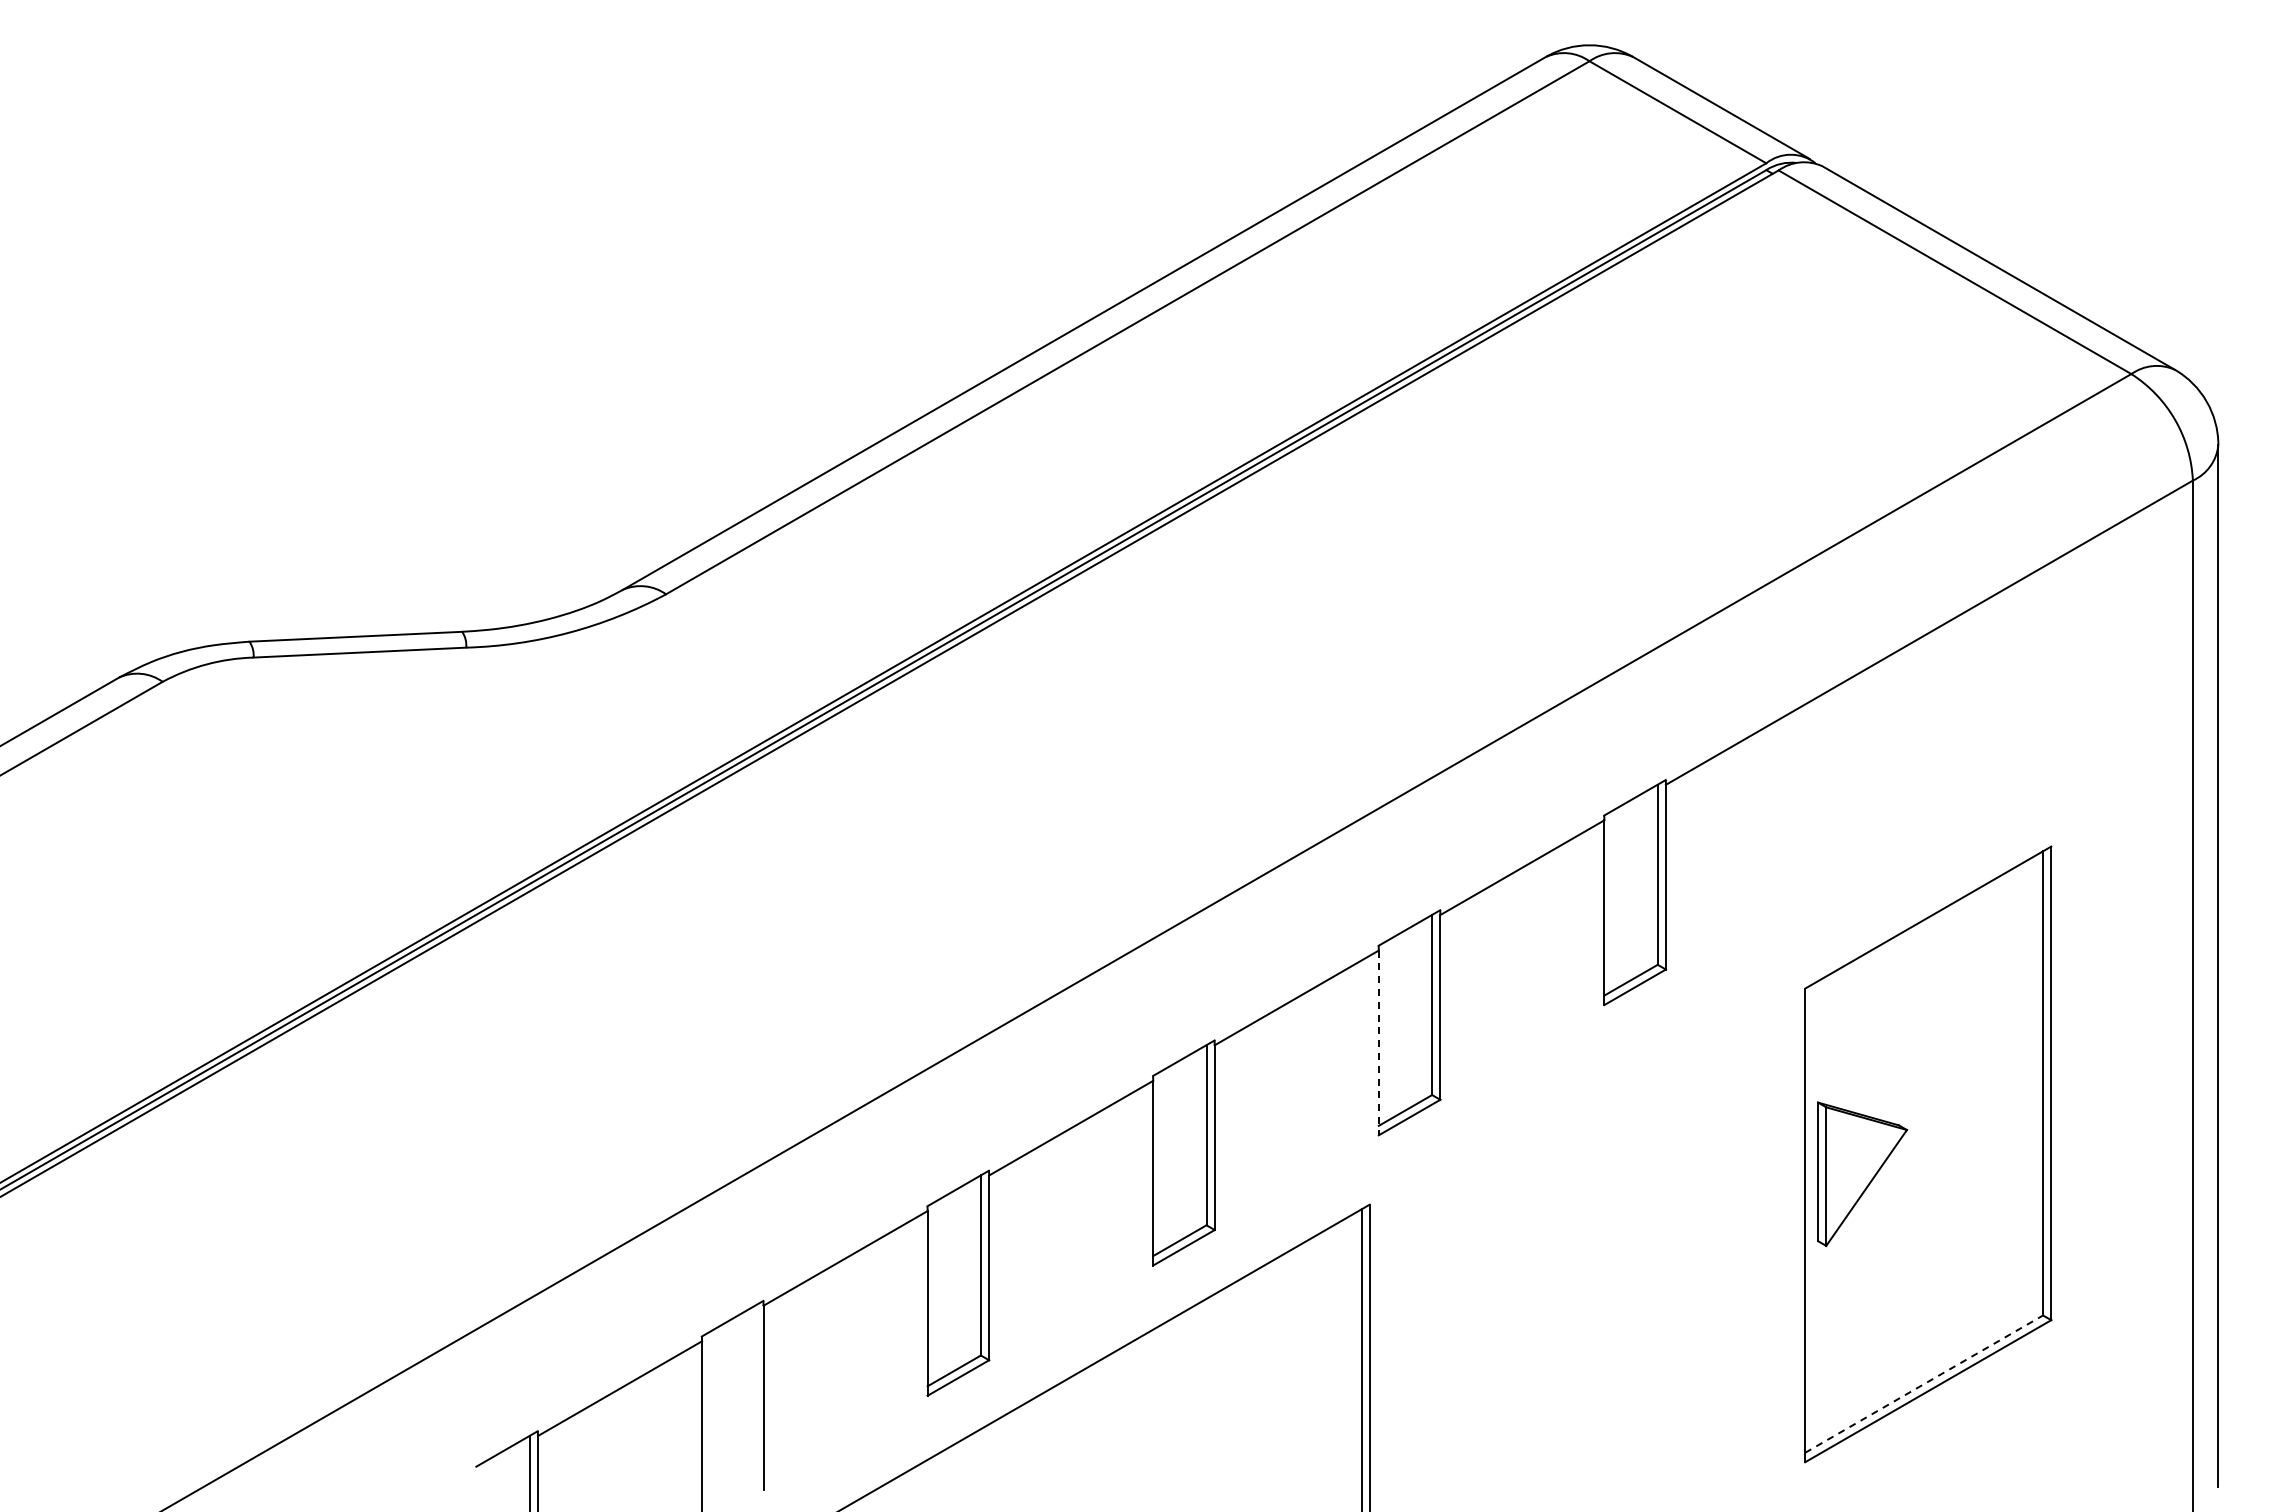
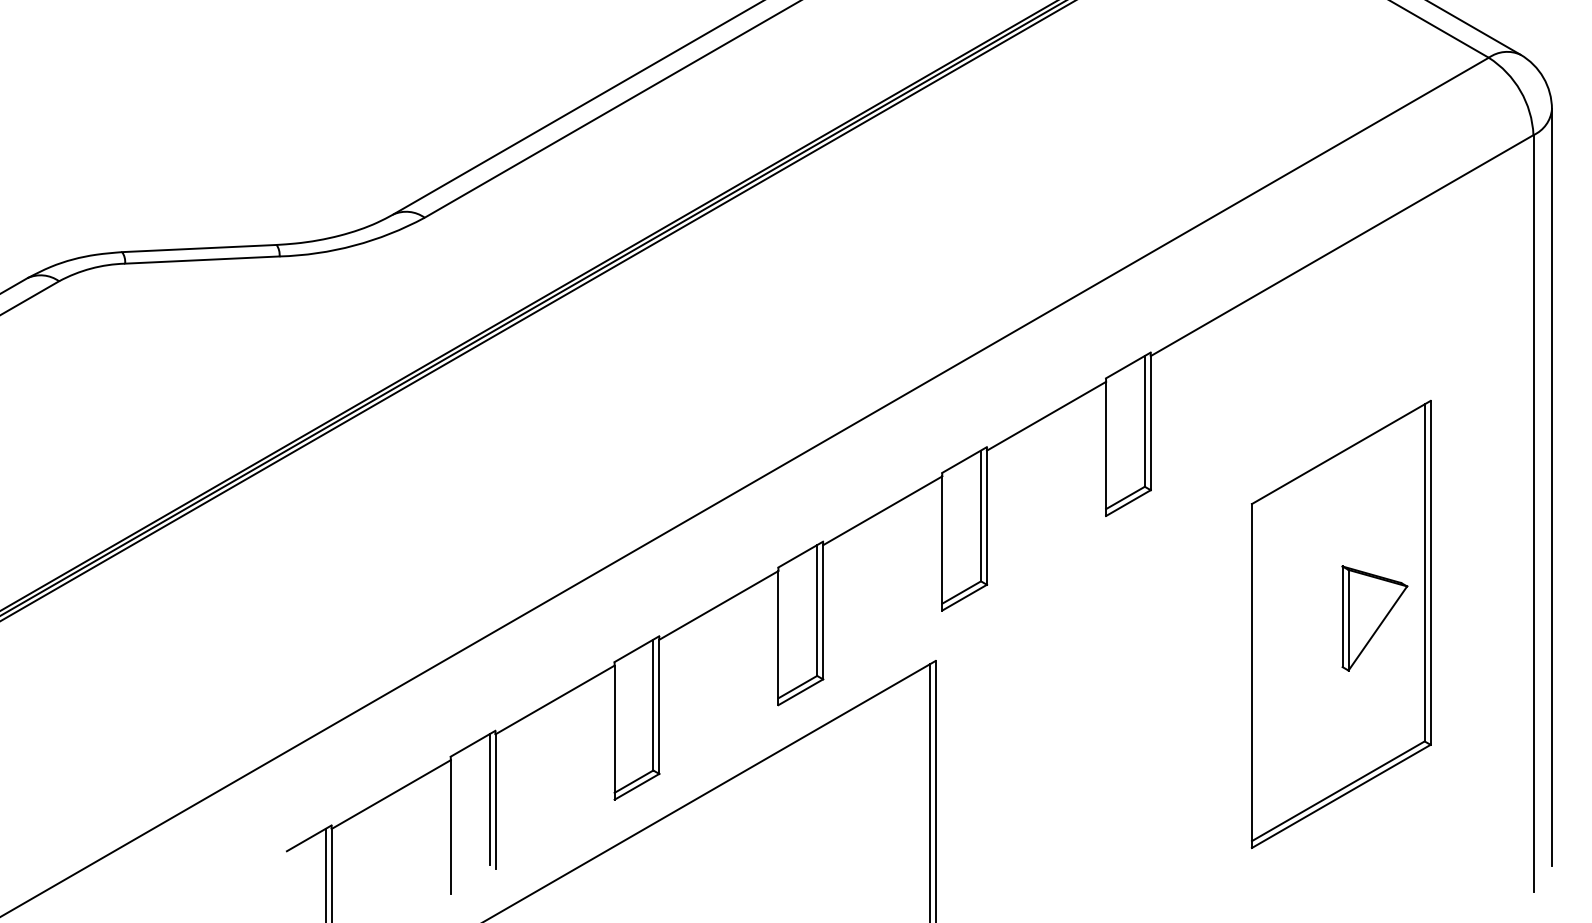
line: (1378, 1043) -> (942, 543), dashed -> solid
part: (1862, 1174) -> (1374, 618), moved
line: (1924, 1383) -> (1338, 790), dashed -> solid
line: (755, 1395) -> (489, 799), added

